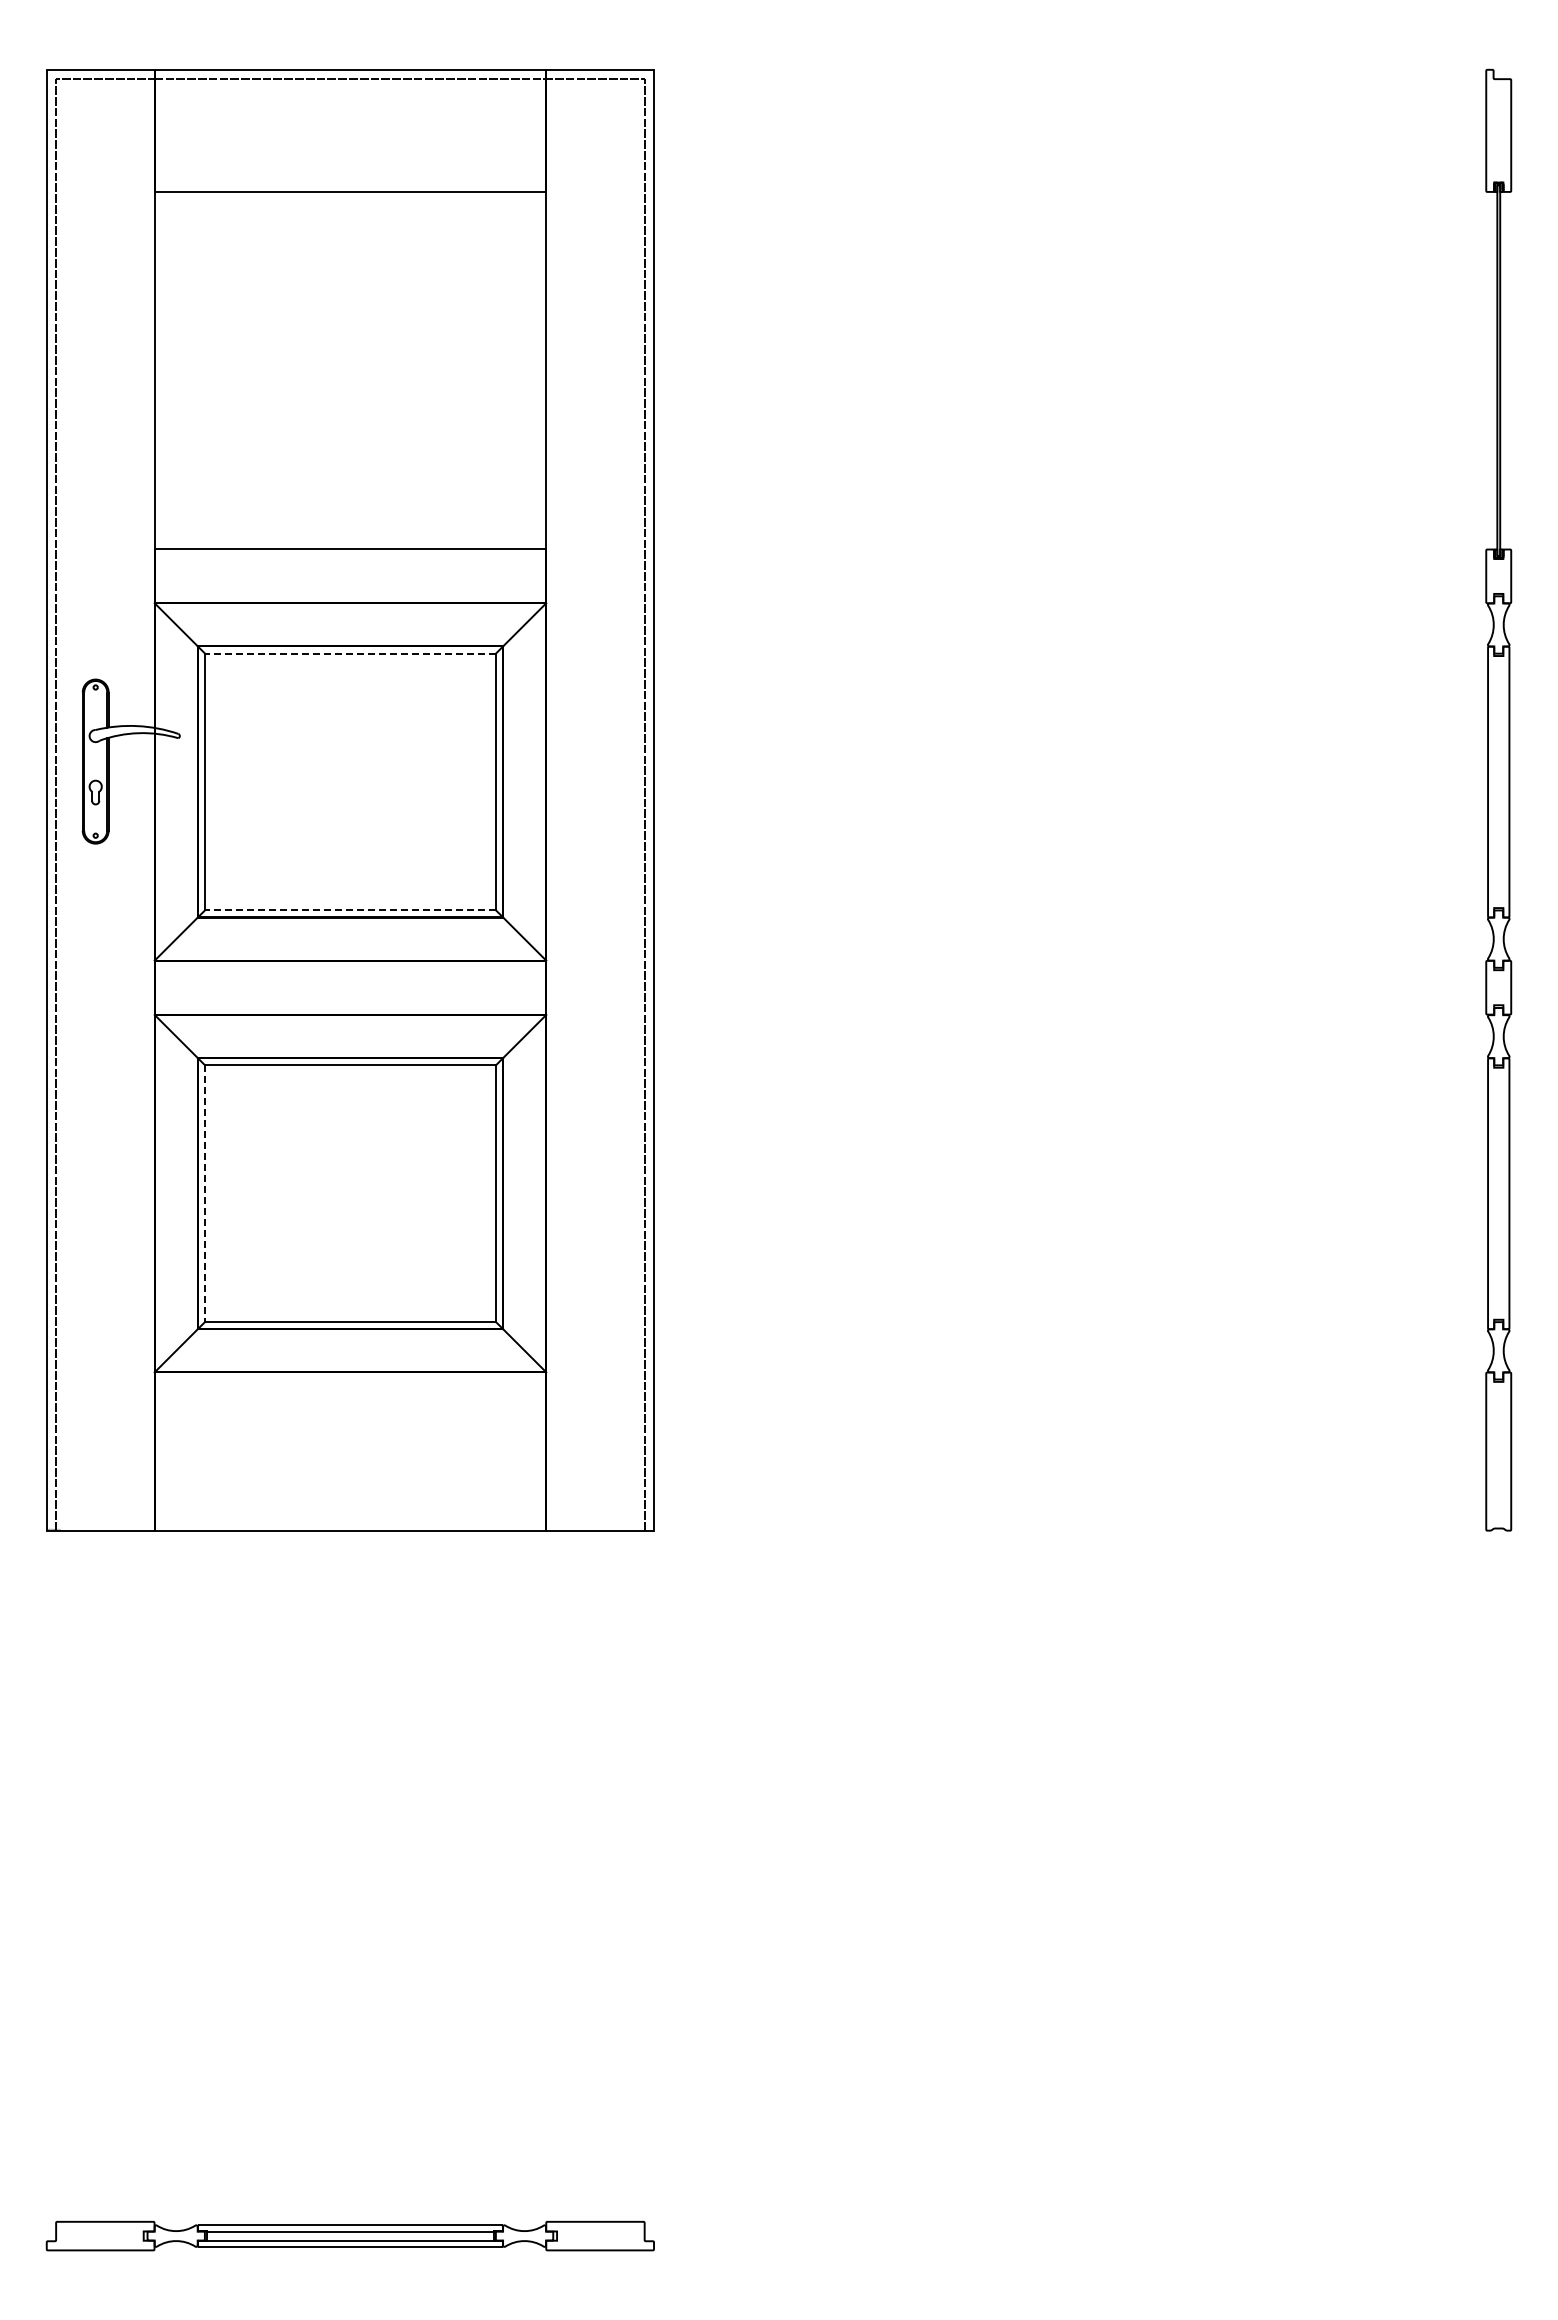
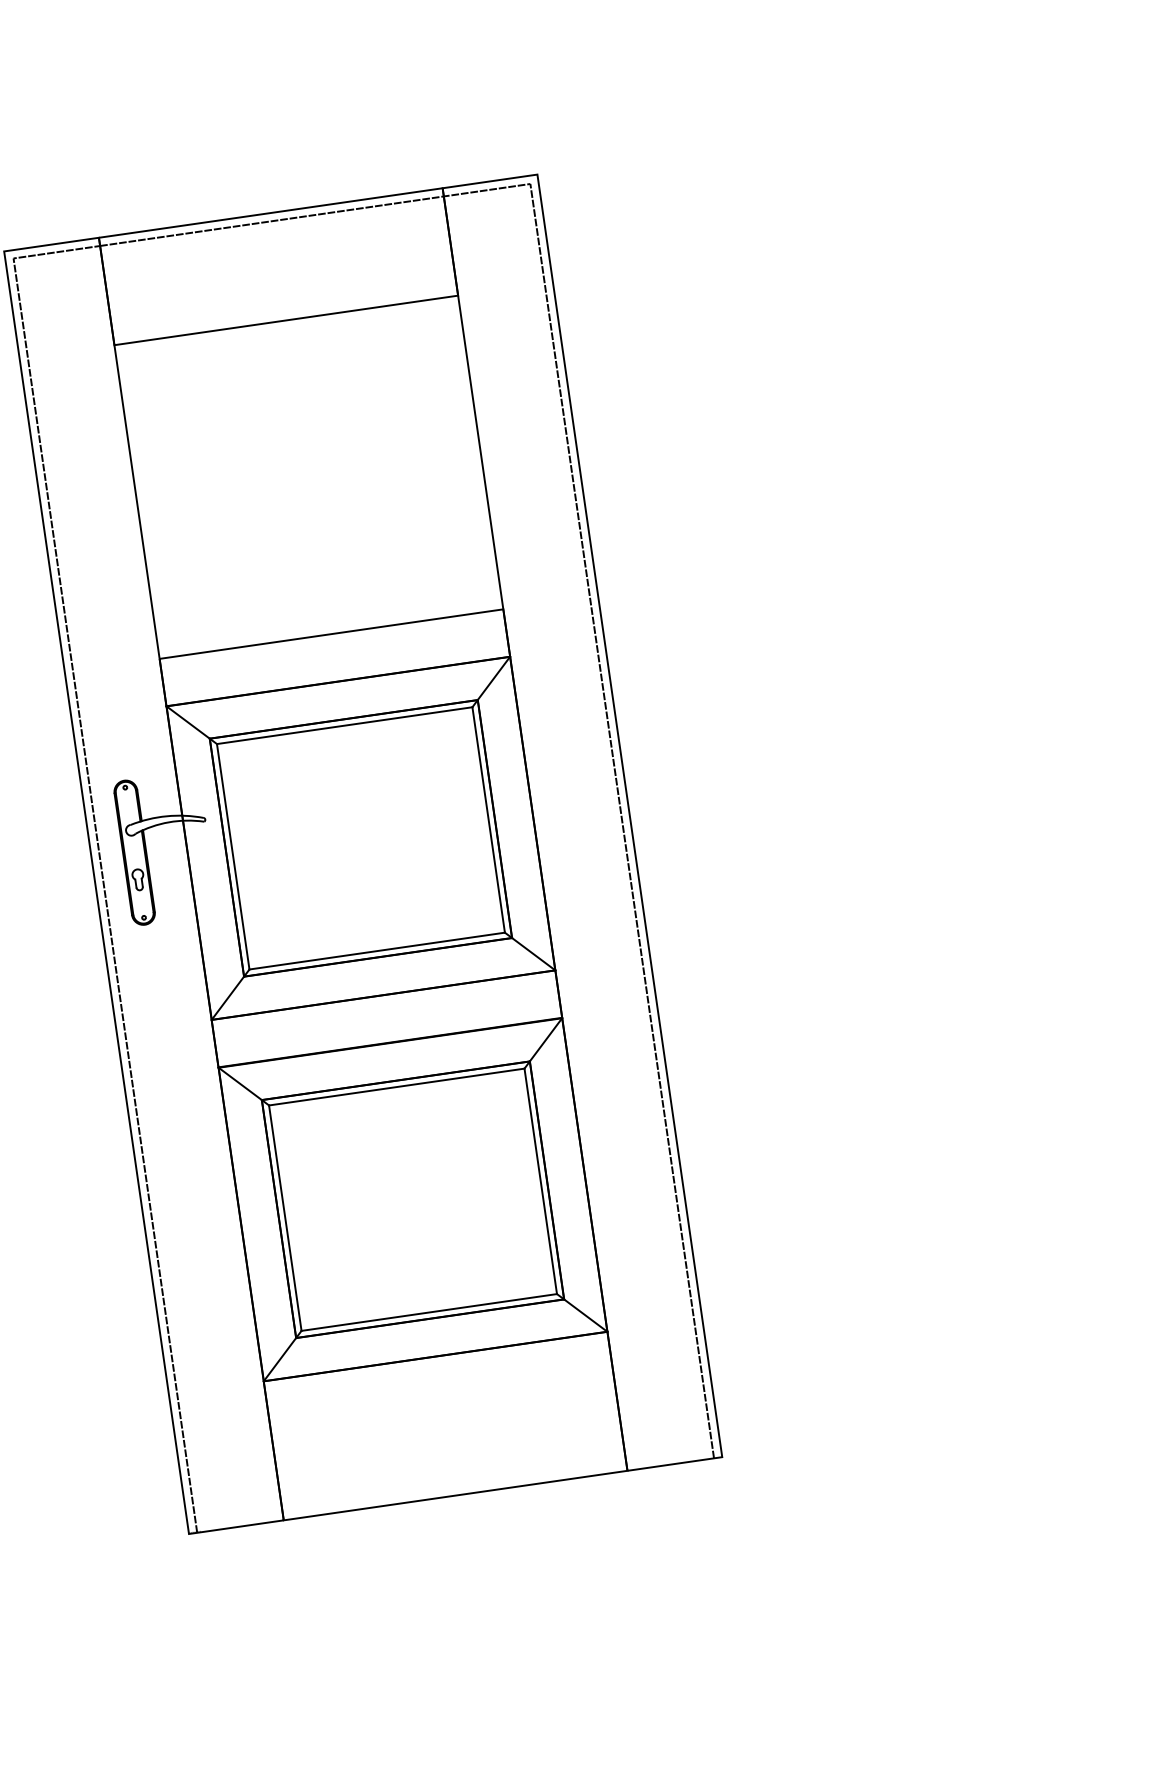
line: (350, 653) -> (344, 725), dashed -> solid
line: (350, 910) -> (377, 951), dashed -> solid
line: (205, 1194) -> (285, 1218), dashed -> solid

